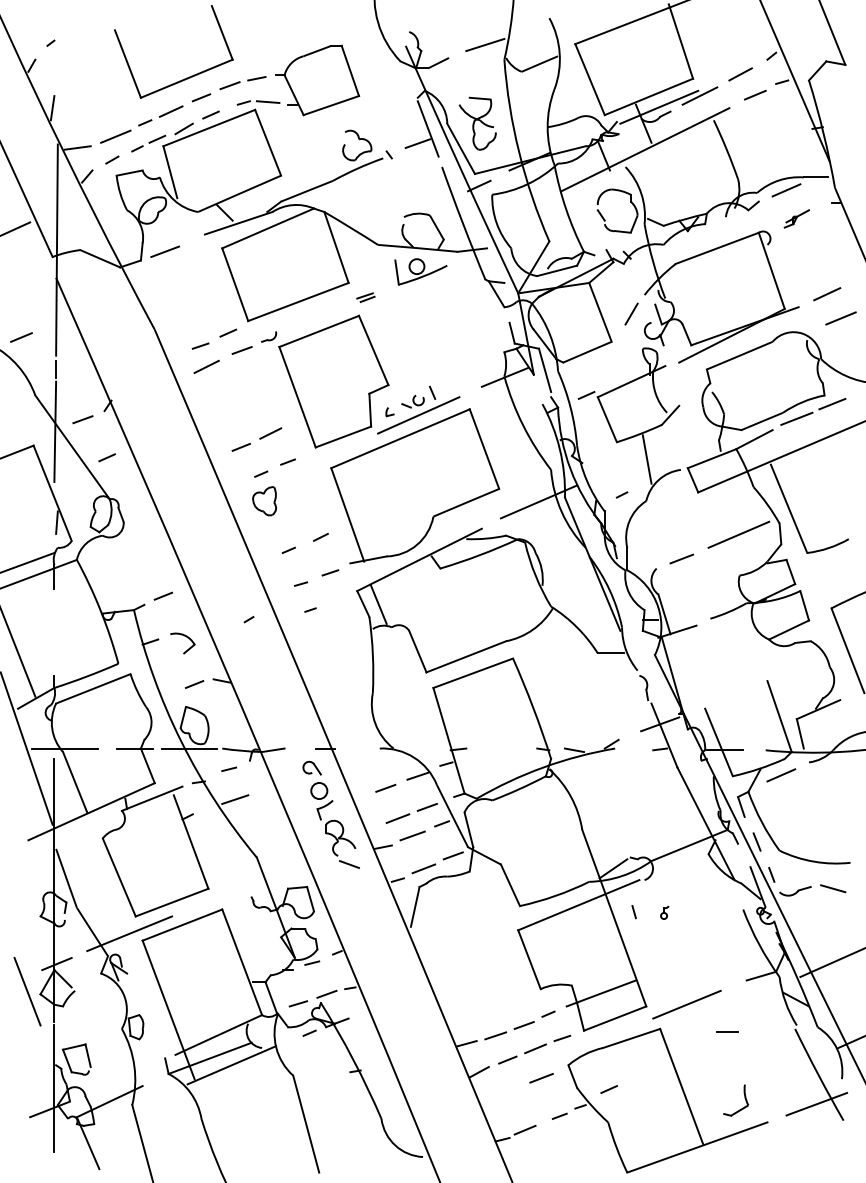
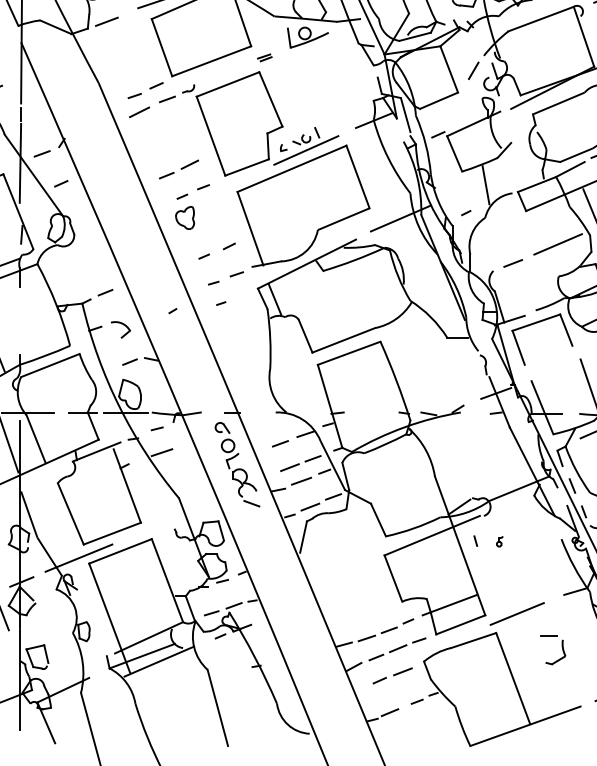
part: (711, 635) -> (536, 323), added
line: (608, 1089) -> (379, 680), moved
part: (744, 1098) -> (562, 650), moved

